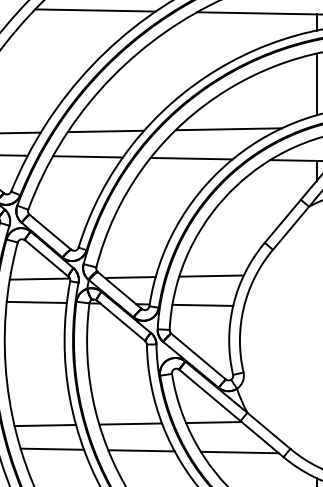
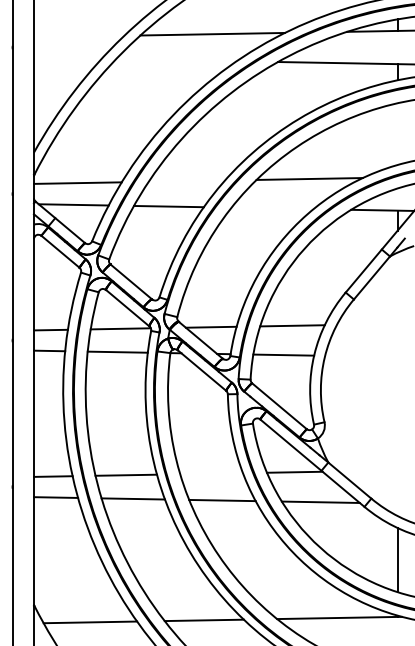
line: (95, 10) -> (176, 60), removed
line: (316, 84) -> (397, 134), removed
line: (105, 130) -> (186, 180), removed
line: (191, 158) -> (272, 208), removed
line: (130, 423) -> (211, 473), removed

